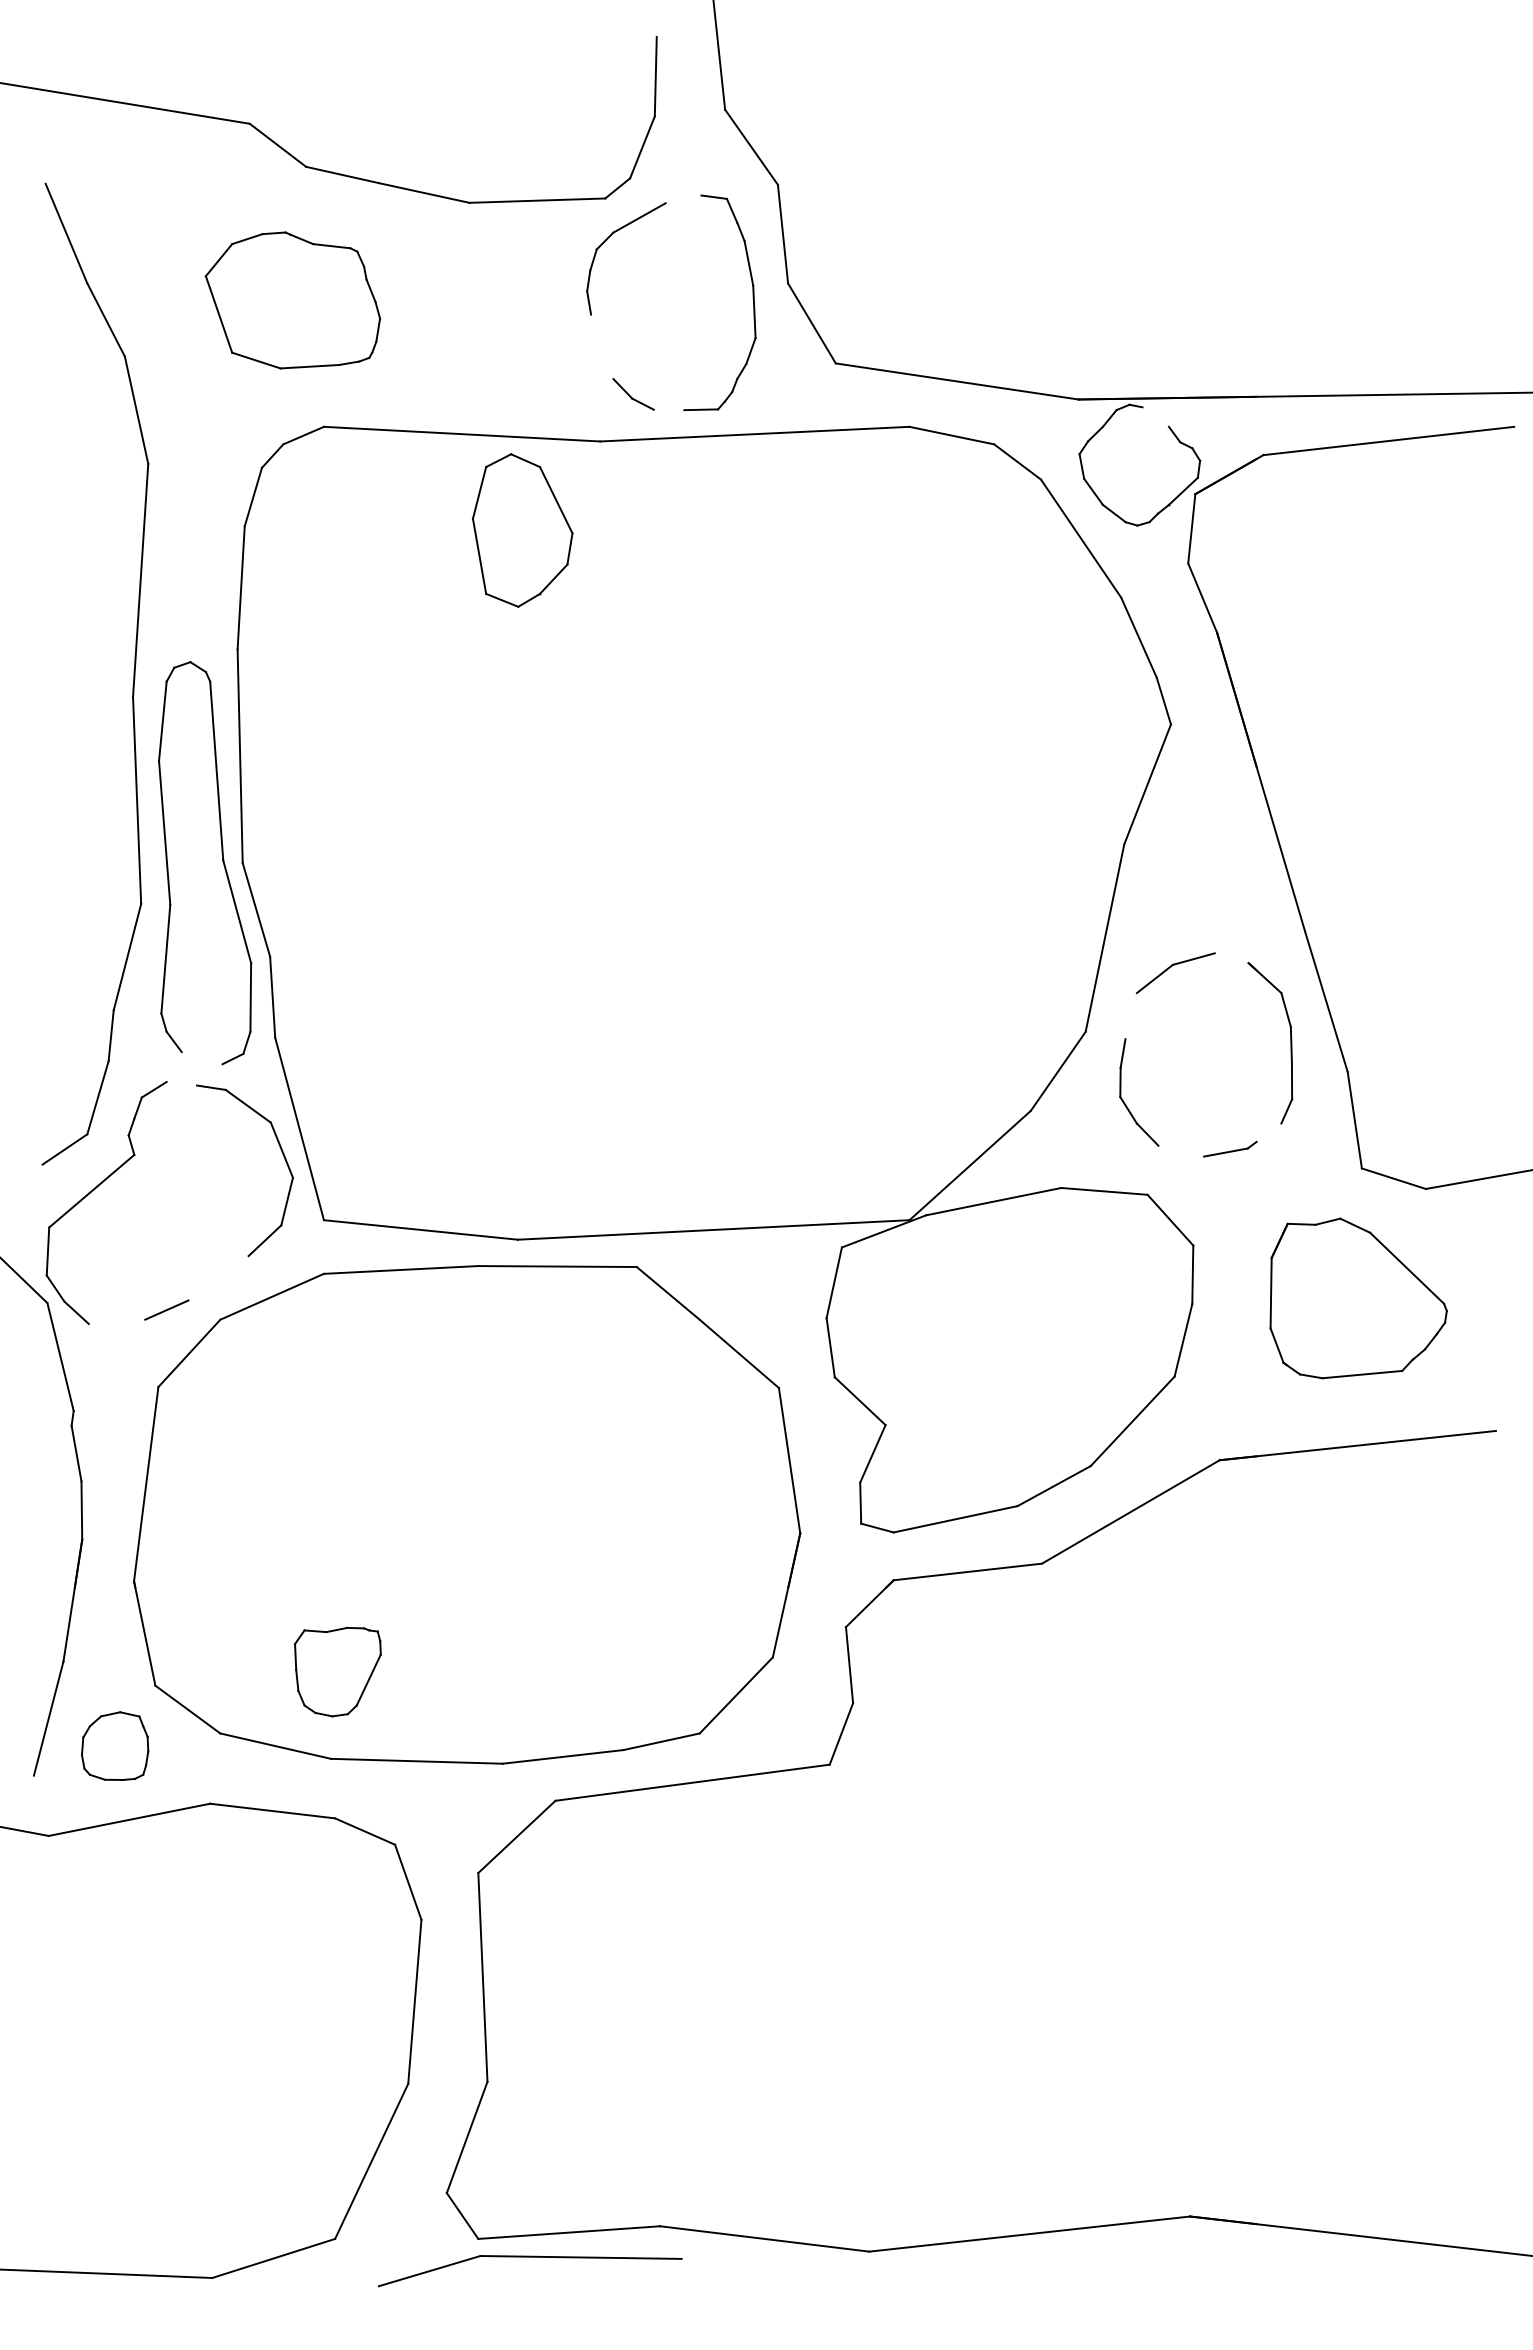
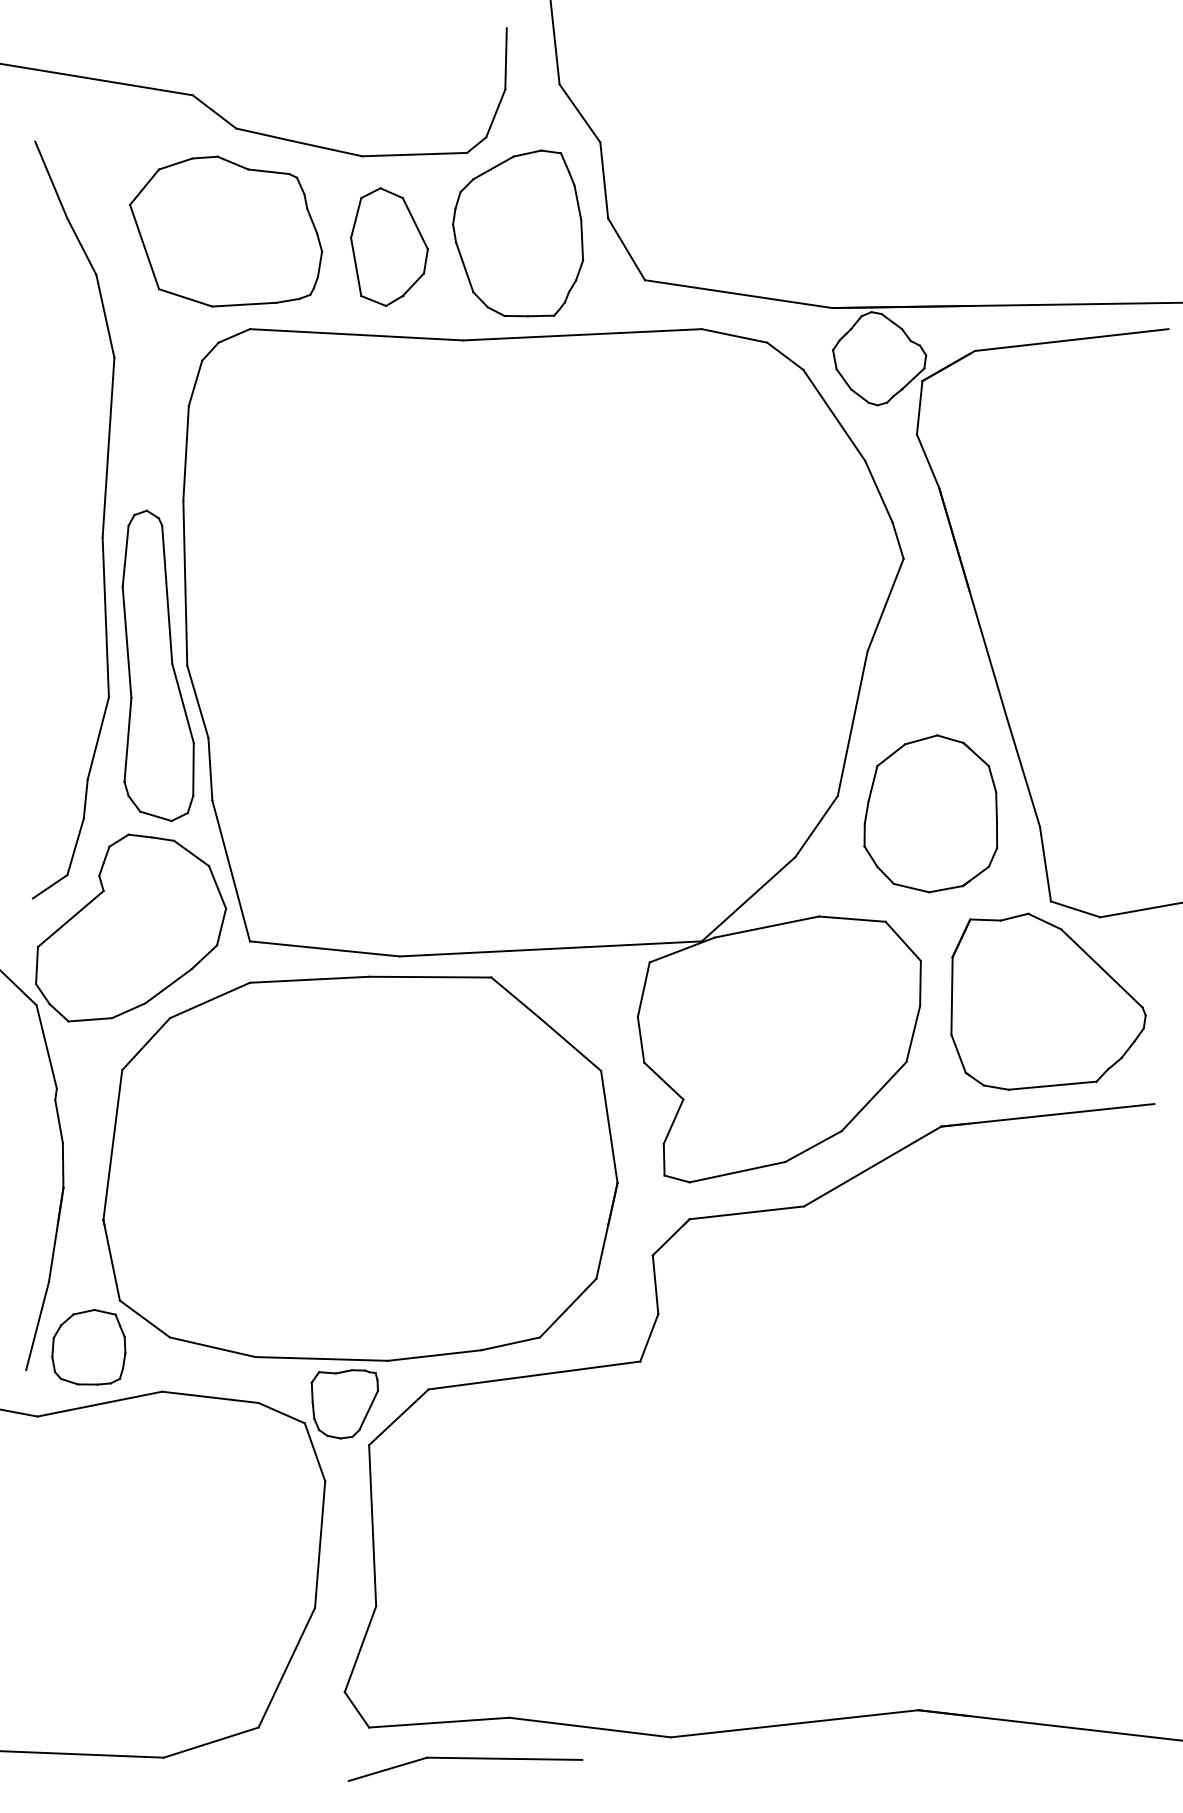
line: (683, 199) -> (527, 153), added
part: (292, 300) -> (225, 231), size x1.43
line: (602, 346) -> (464, 267), added
line: (668, 409) -> (515, 315), added
line: (1155, 416) -> (891, 321), added
part: (522, 530) -> (389, 247), moved
line: (1231, 958) -> (950, 739), added
line: (1130, 1016) -> (872, 784), added
line: (201, 1058) -> (155, 816), added
line: (181, 1083) -> (140, 835), added
line: (1264, 1135) -> (975, 876), added
line: (1181, 1150) -> (911, 887), added
line: (218, 1278) -> (168, 986), added
part: (1358, 1298) -> (1048, 1001), size x1.43
line: (116, 1321) -> (89, 1019), added
part: (337, 1671) -> (344, 1403), moved
part: (114, 1745) -> (88, 1346), size x1.43
part: (530, 2257) -> (465, 1758), moved

